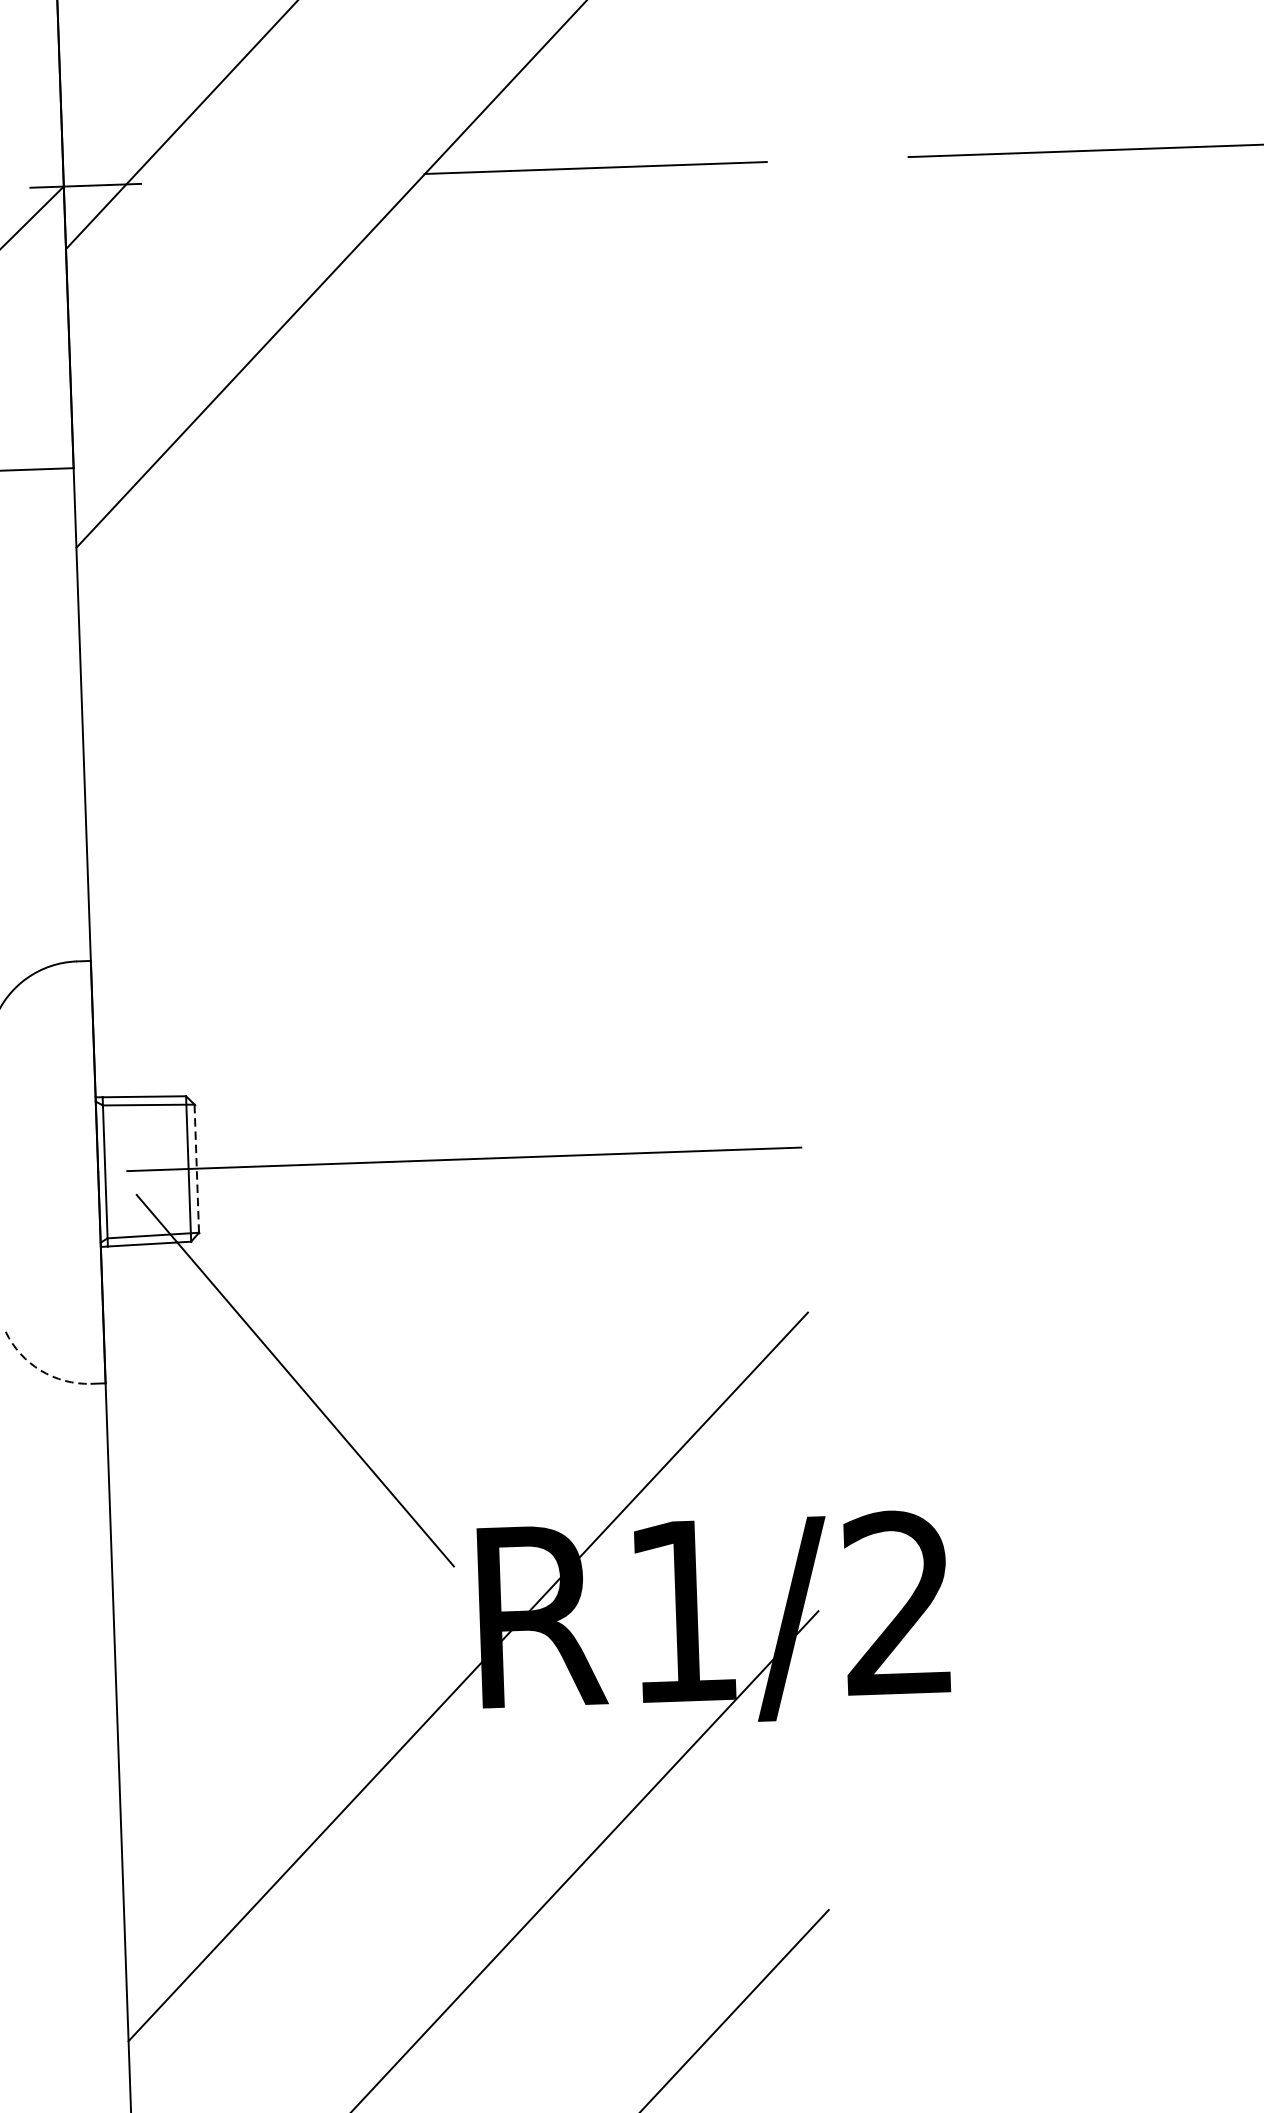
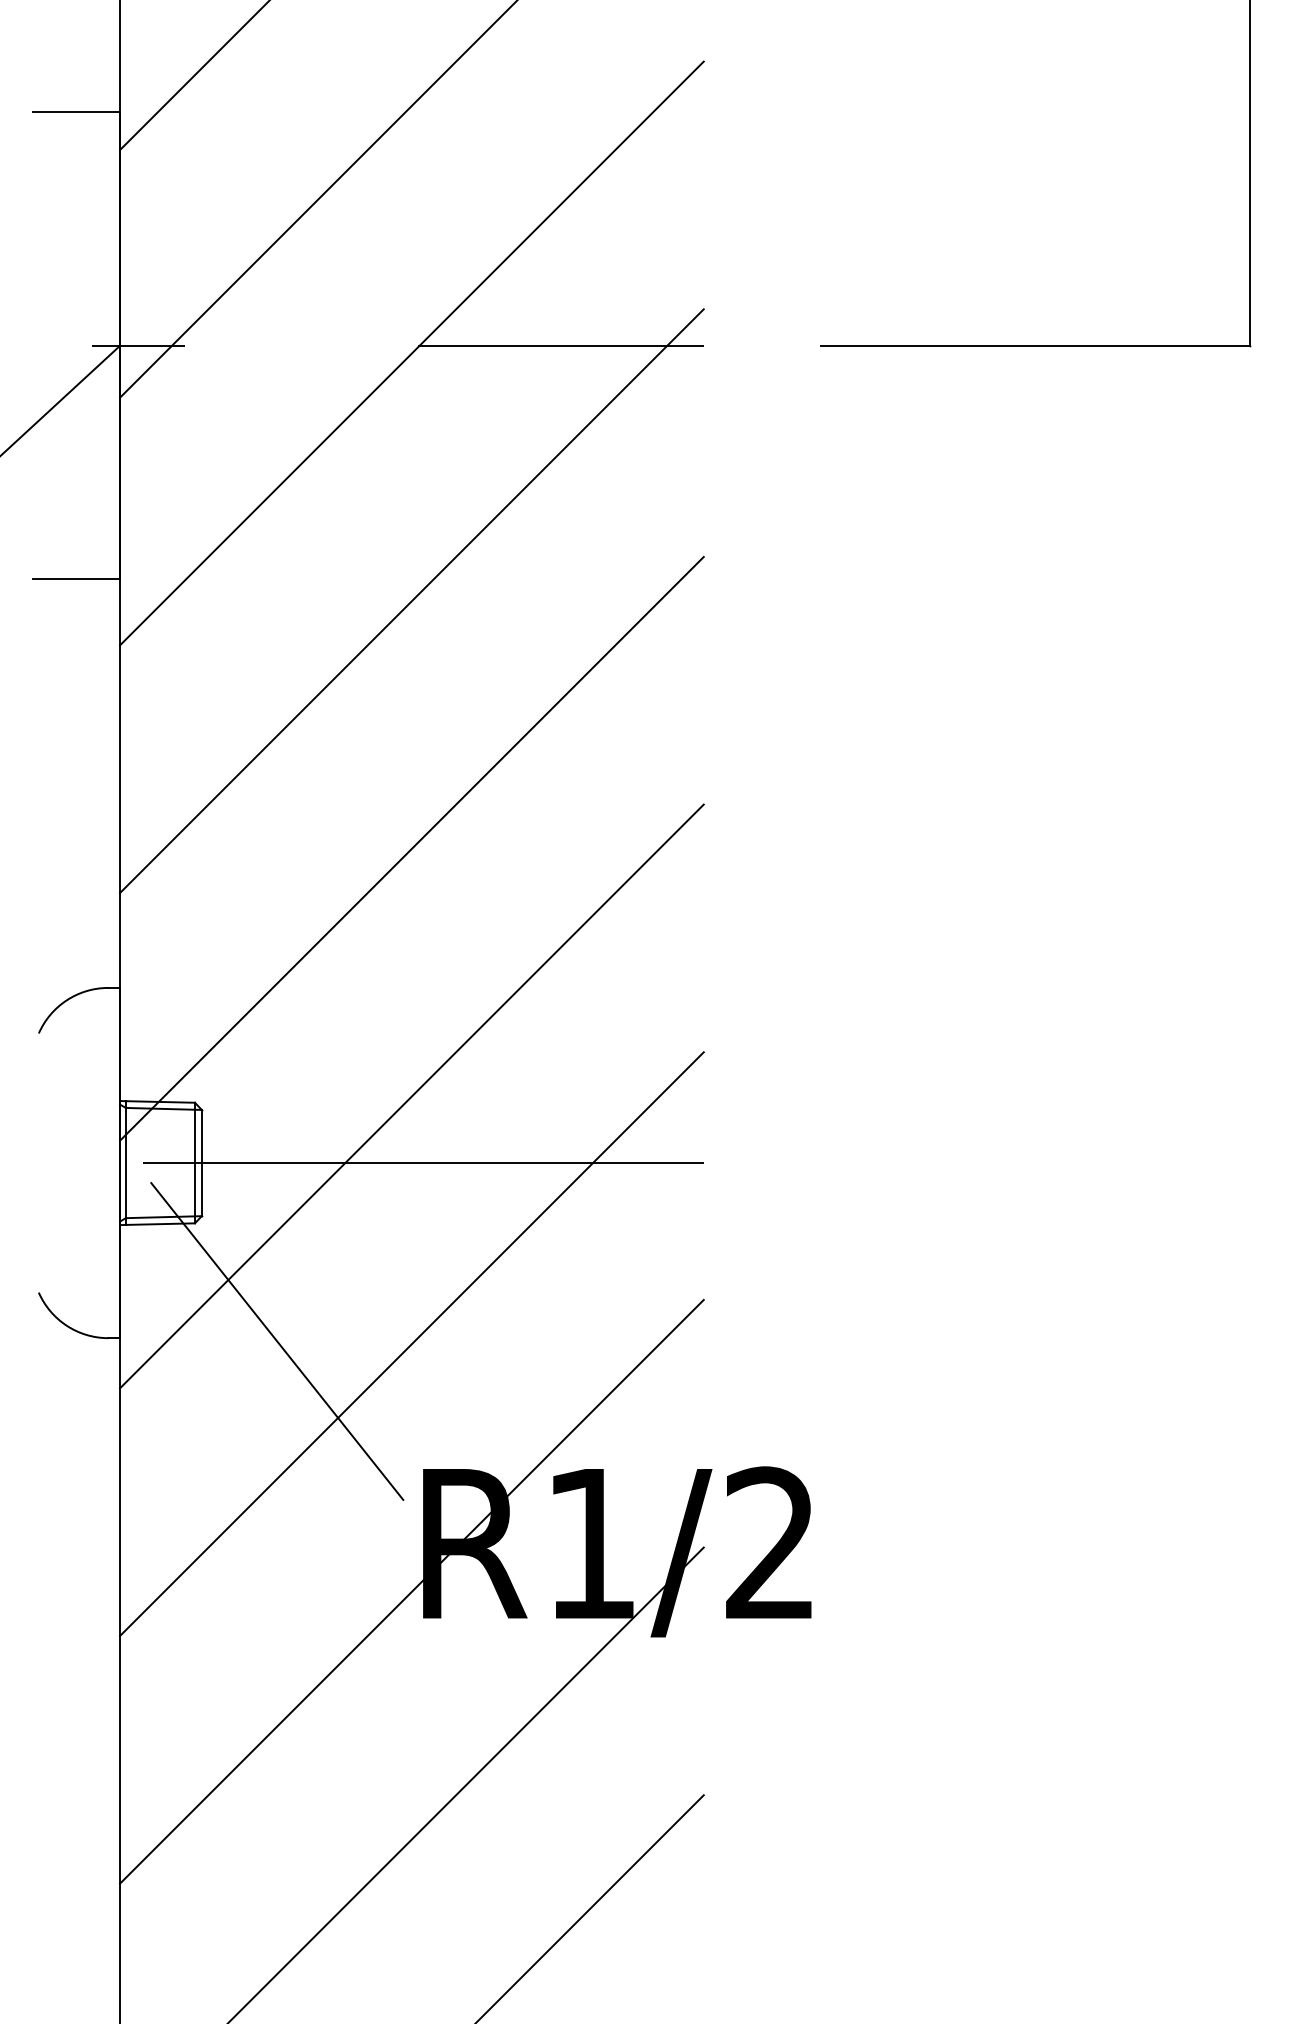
line: (426, 482) -> (411, 601), added
line: (436, 780) -> (411, 848), added
line: (446, 1079) -> (411, 1096), added
line: (196, 1168) -> (201, 1162), dashed -> solid
arc: (40, 1370) -> (66, 1325), dashed -> solid
line: (457, 1378) -> (411, 1344), added

